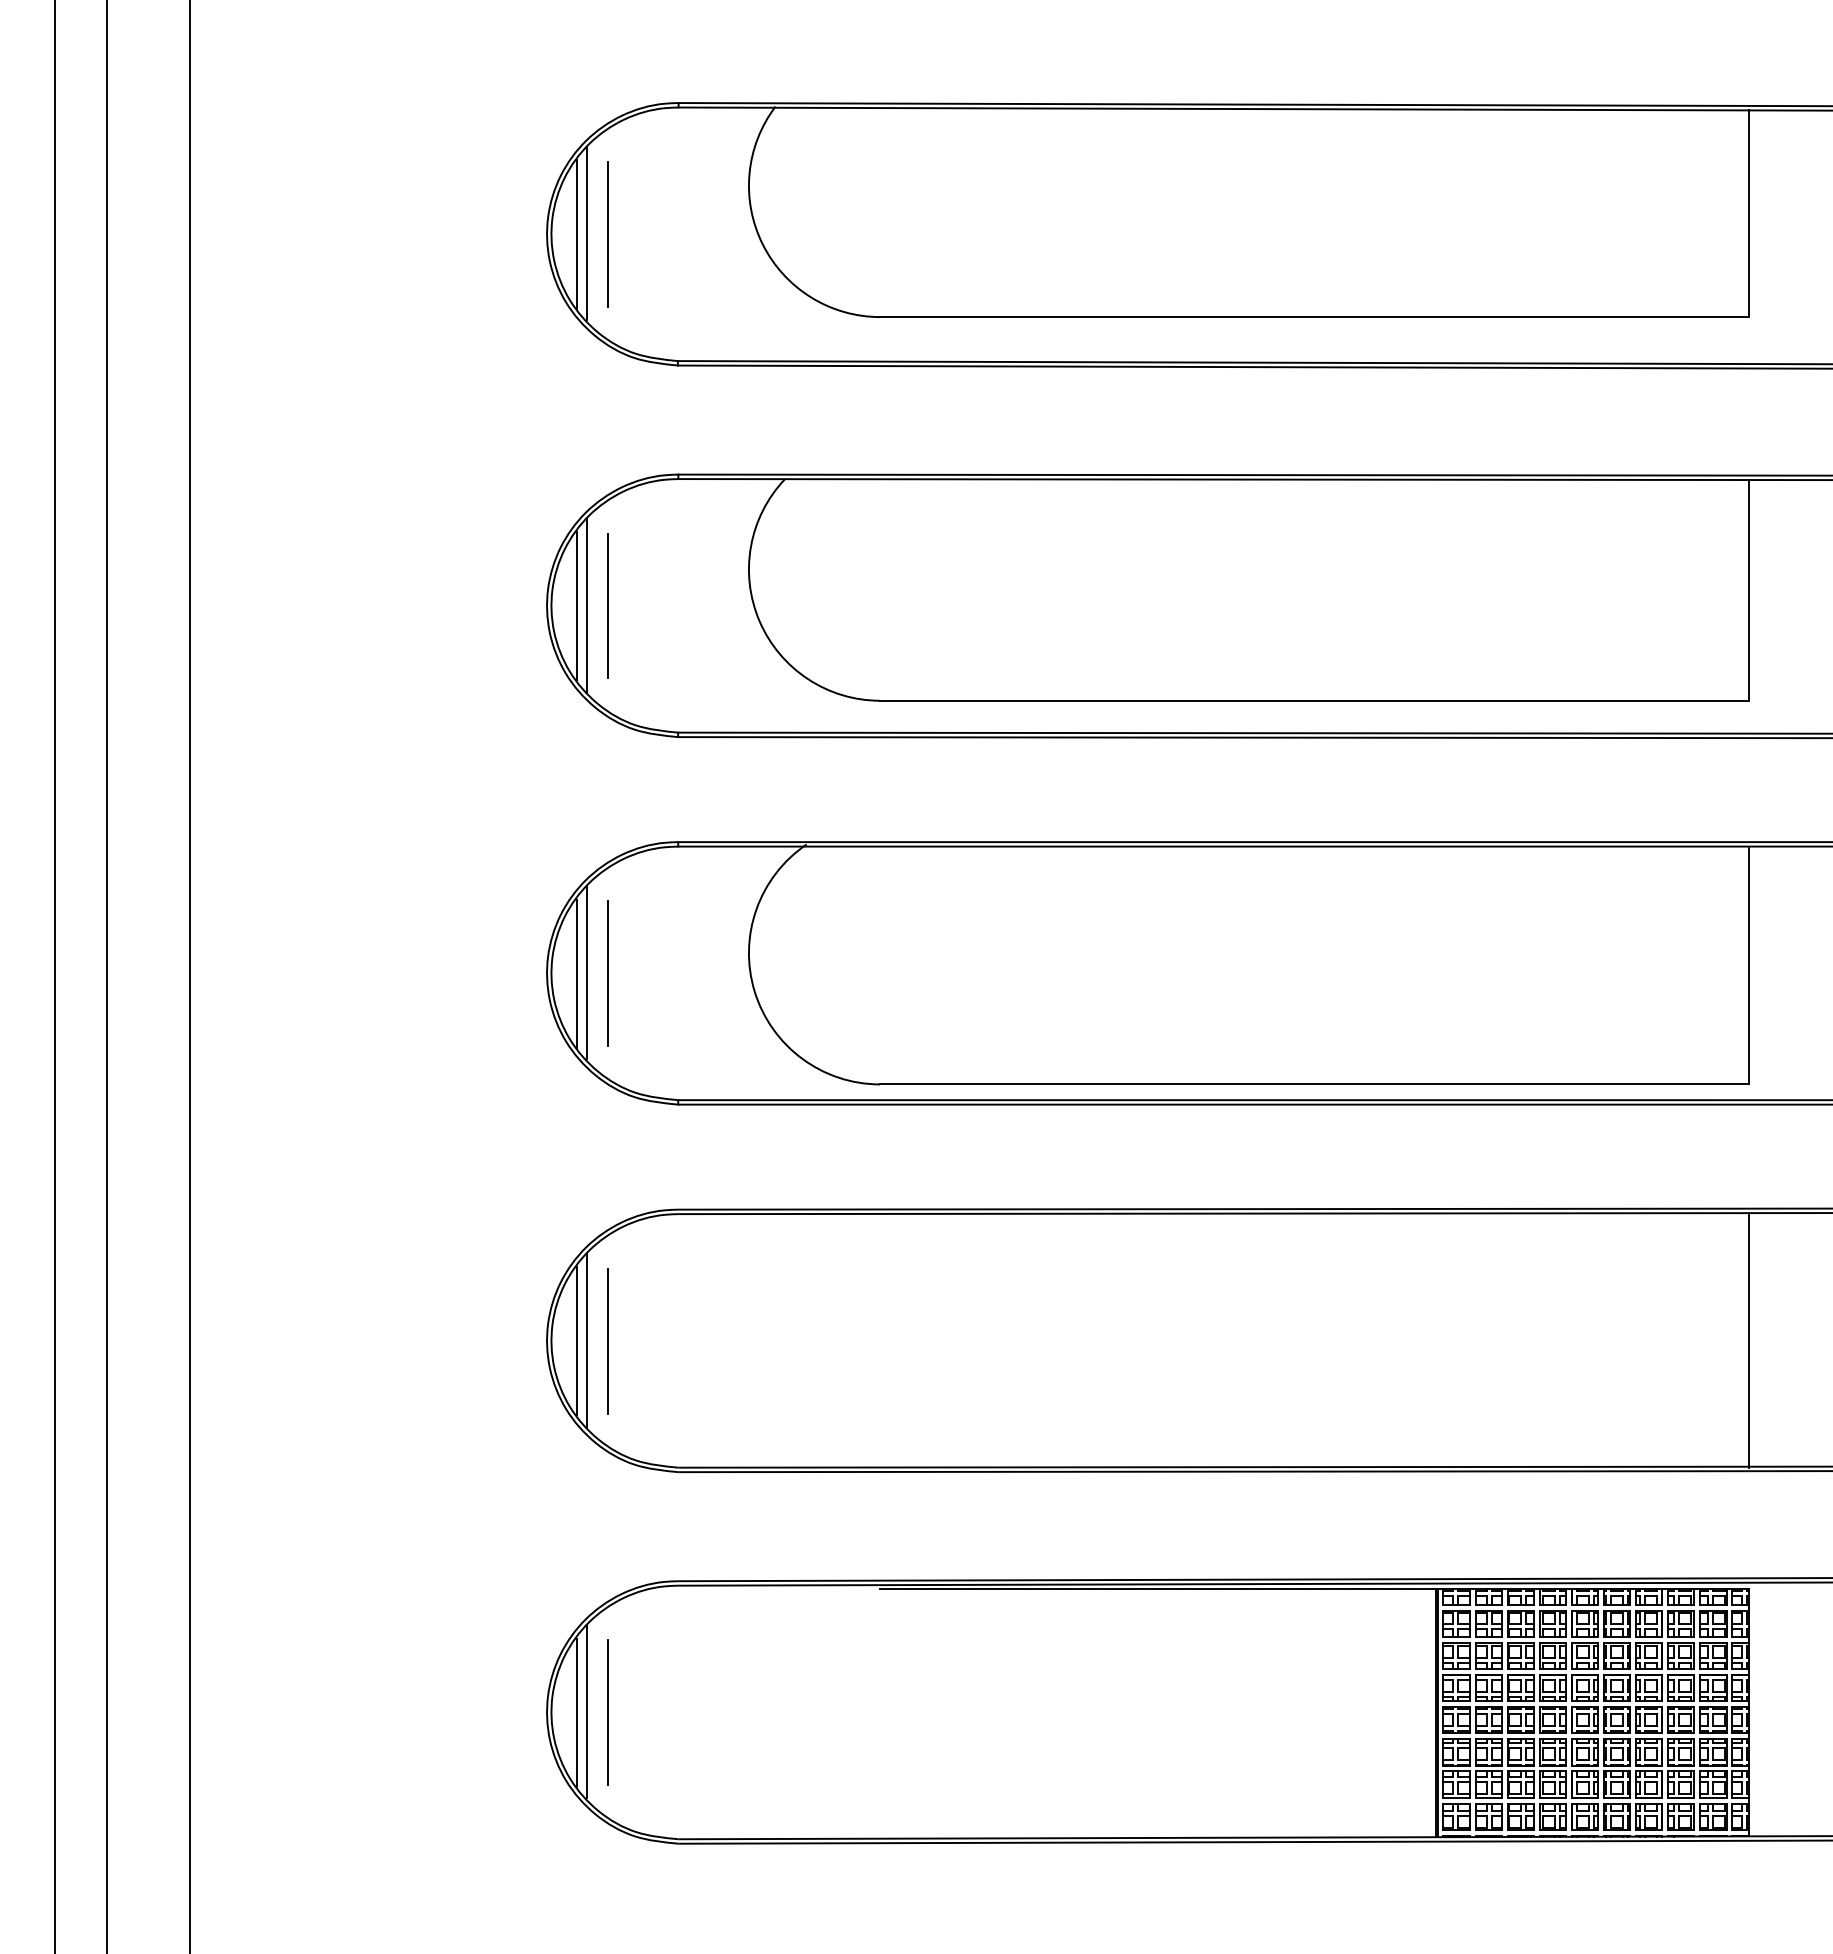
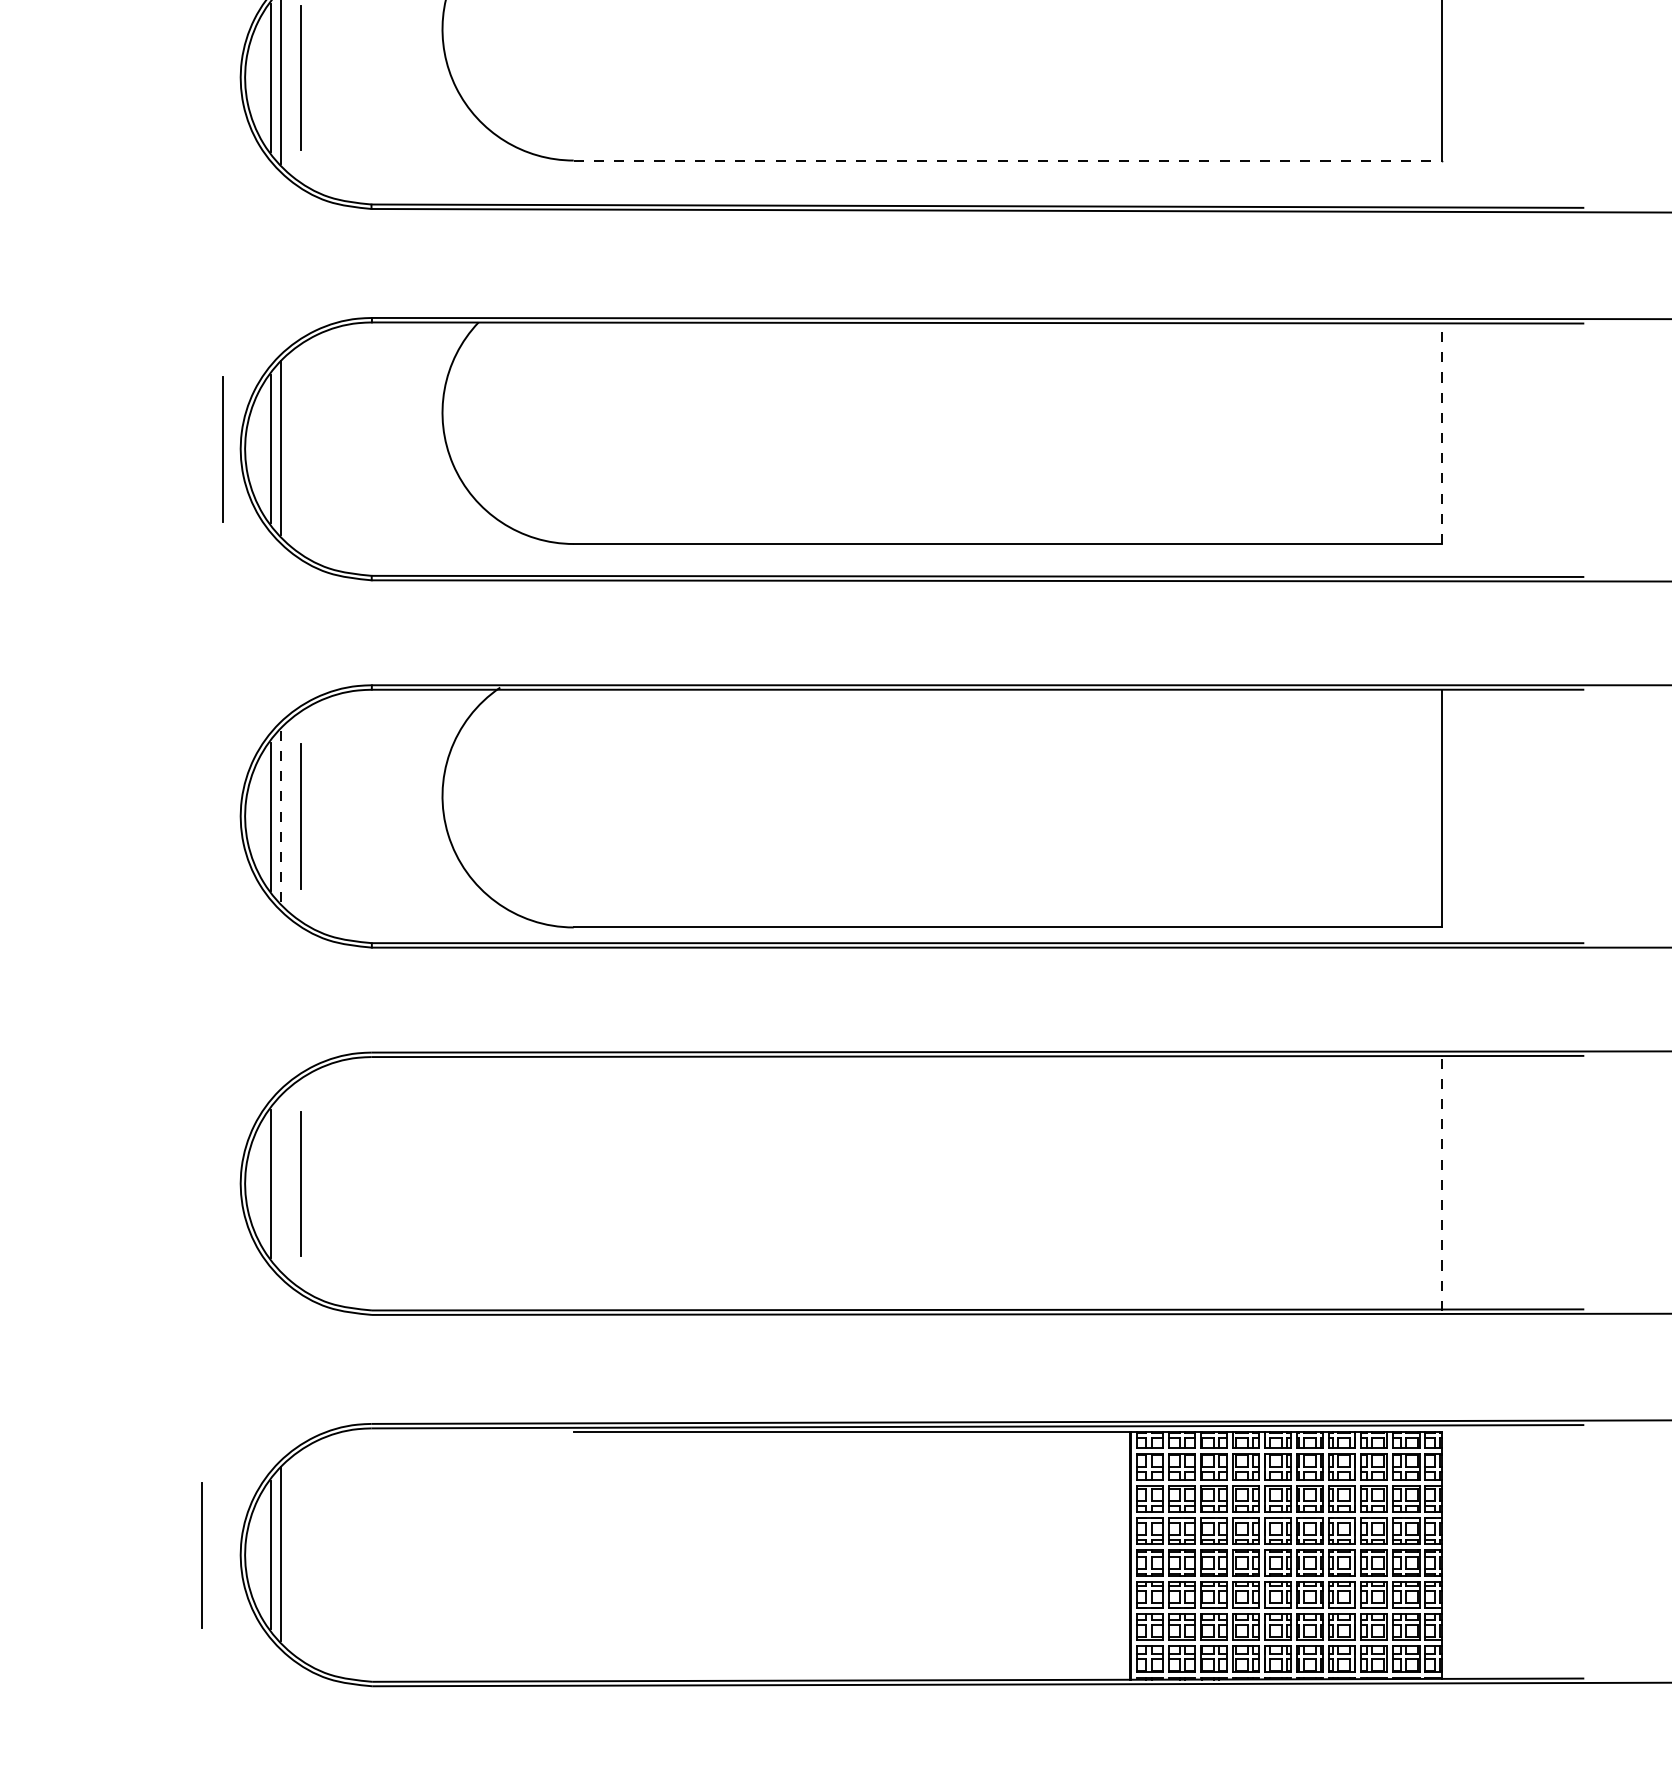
line: (1314, 317) -> (1007, 160), solid -> dashed
line: (1748, 589) -> (1441, 432), solid -> dashed
line: (607, 605) -> (223, 448), moved
line: (587, 972) -> (281, 815), solid -> dashed
line: (587, 1339) -> (281, 1182), removed
line: (1748, 1340) -> (1441, 1183), solid -> dashed
line: (607, 1712) -> (202, 1555), moved

